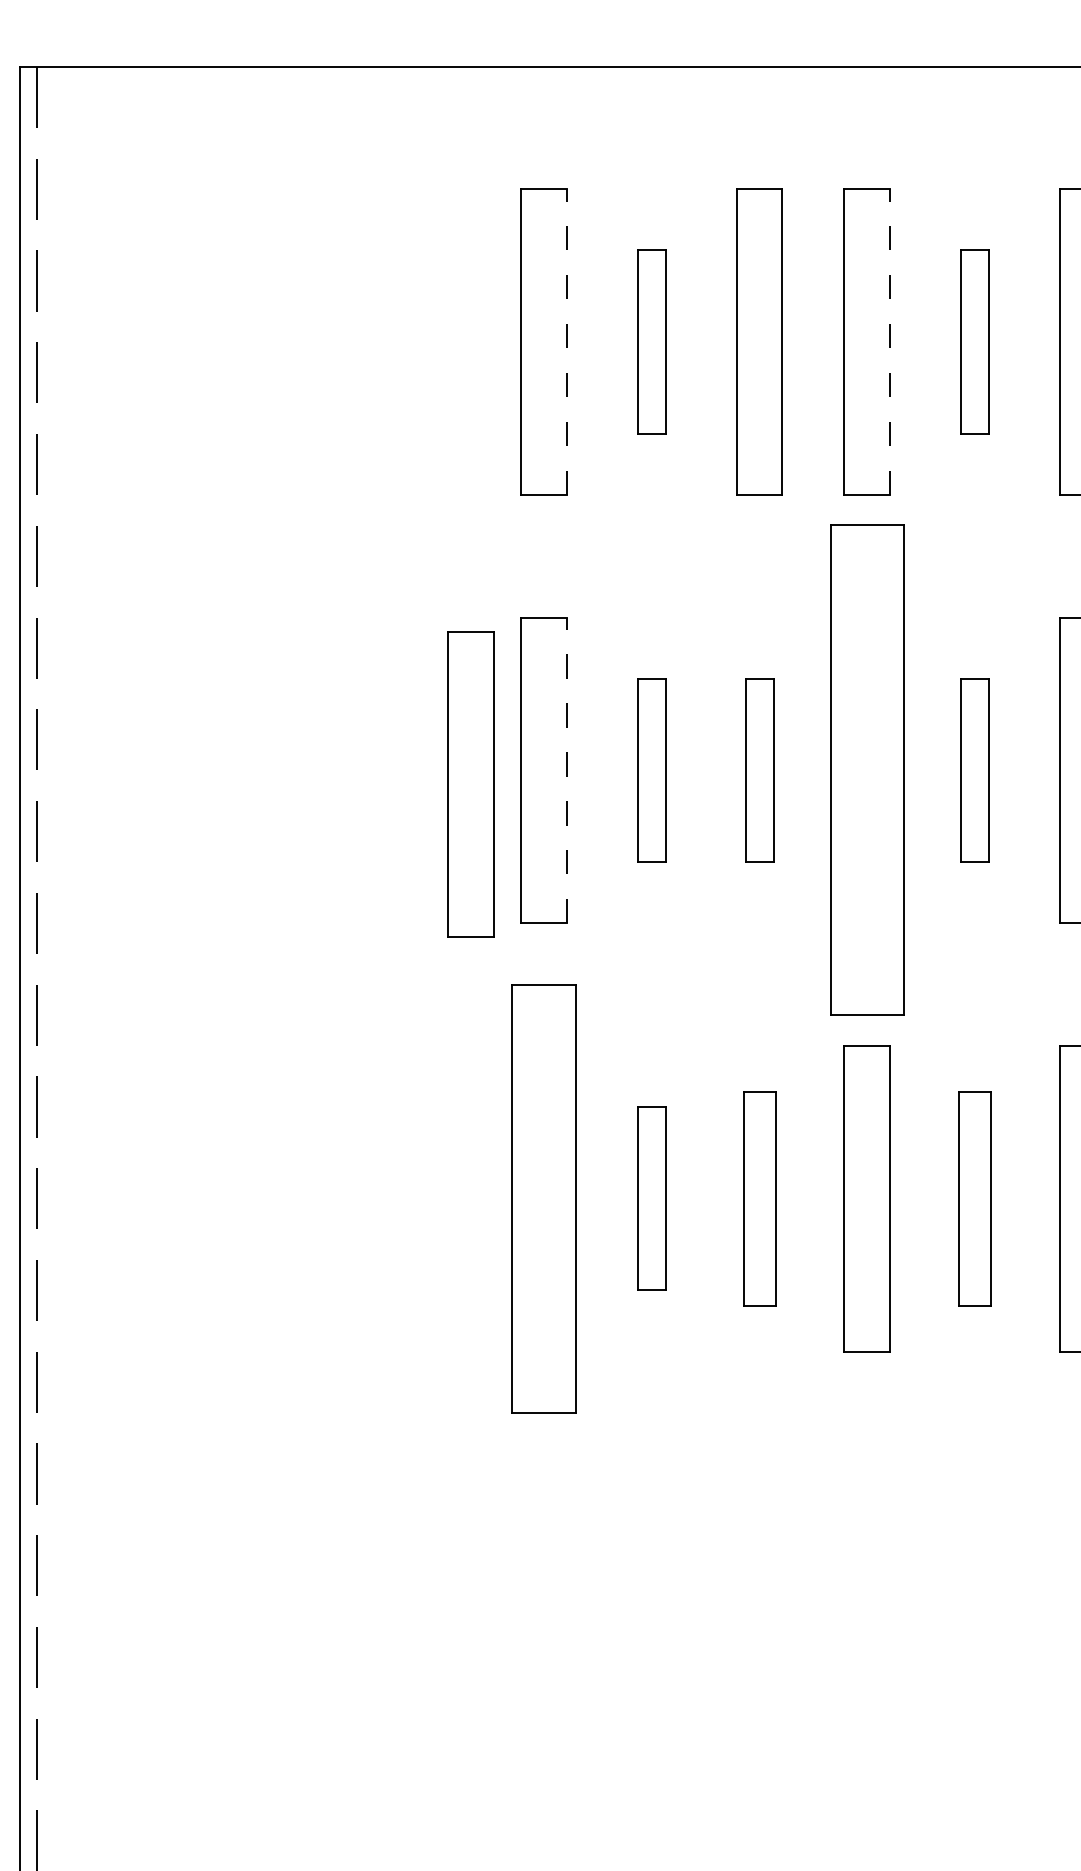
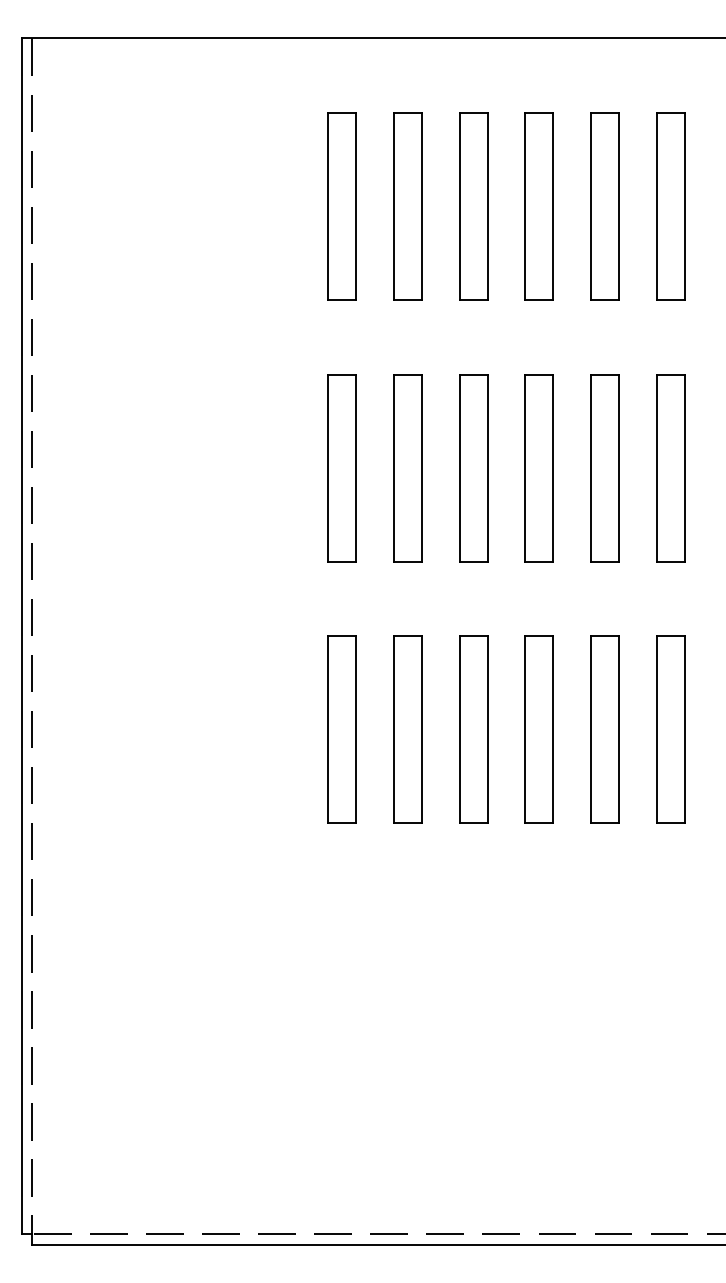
line: (567, 342) -> (356, 206), dashed -> solid
part: (651, 342) -> (407, 206), size x1.67
line: (890, 342) -> (553, 206), dashed -> solid
part: (973, 342) -> (604, 206), size x1.67
line: (567, 769) -> (356, 467), dashed -> solid
part: (651, 771) -> (407, 468), size x1.67
part: (759, 771) -> (473, 468), size x1.67
part: (865, 771) -> (538, 468), size x0.62
part: (973, 771) -> (604, 468), size x1.67
part: (469, 784) -> (296, 476), removed
part: (543, 1198) -> (341, 729), size x0.71
part: (651, 1198) -> (407, 729), size x1.67
part: (759, 1198) -> (473, 729), size x1.43
part: (973, 1198) -> (604, 729), size x1.43

